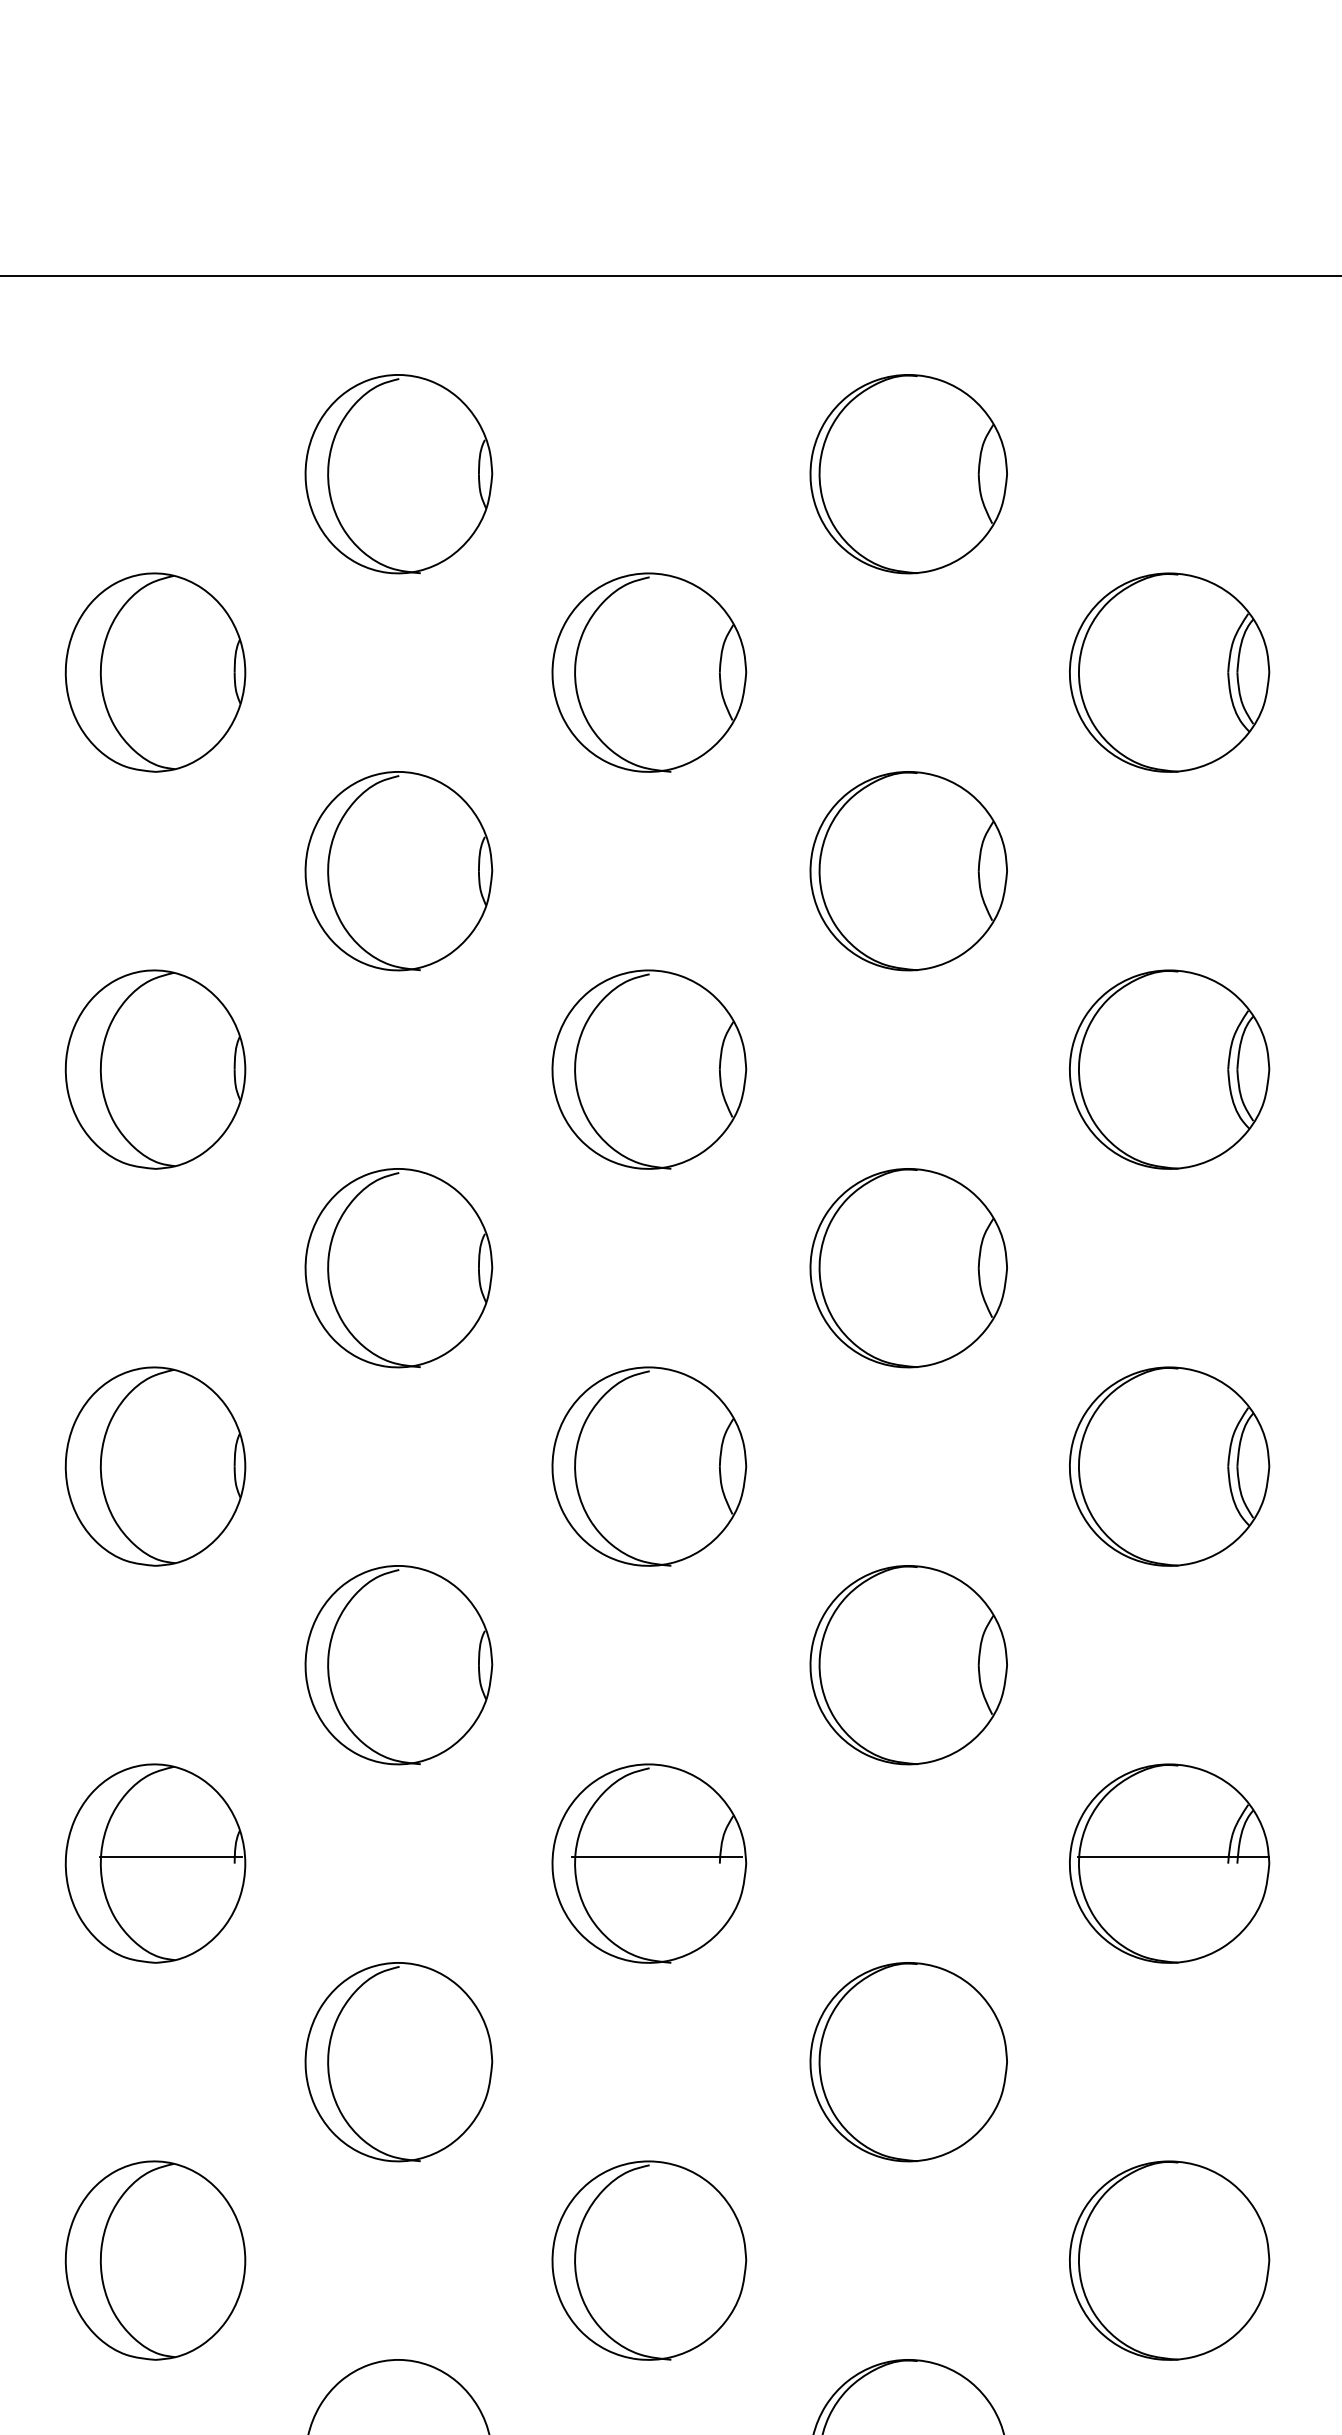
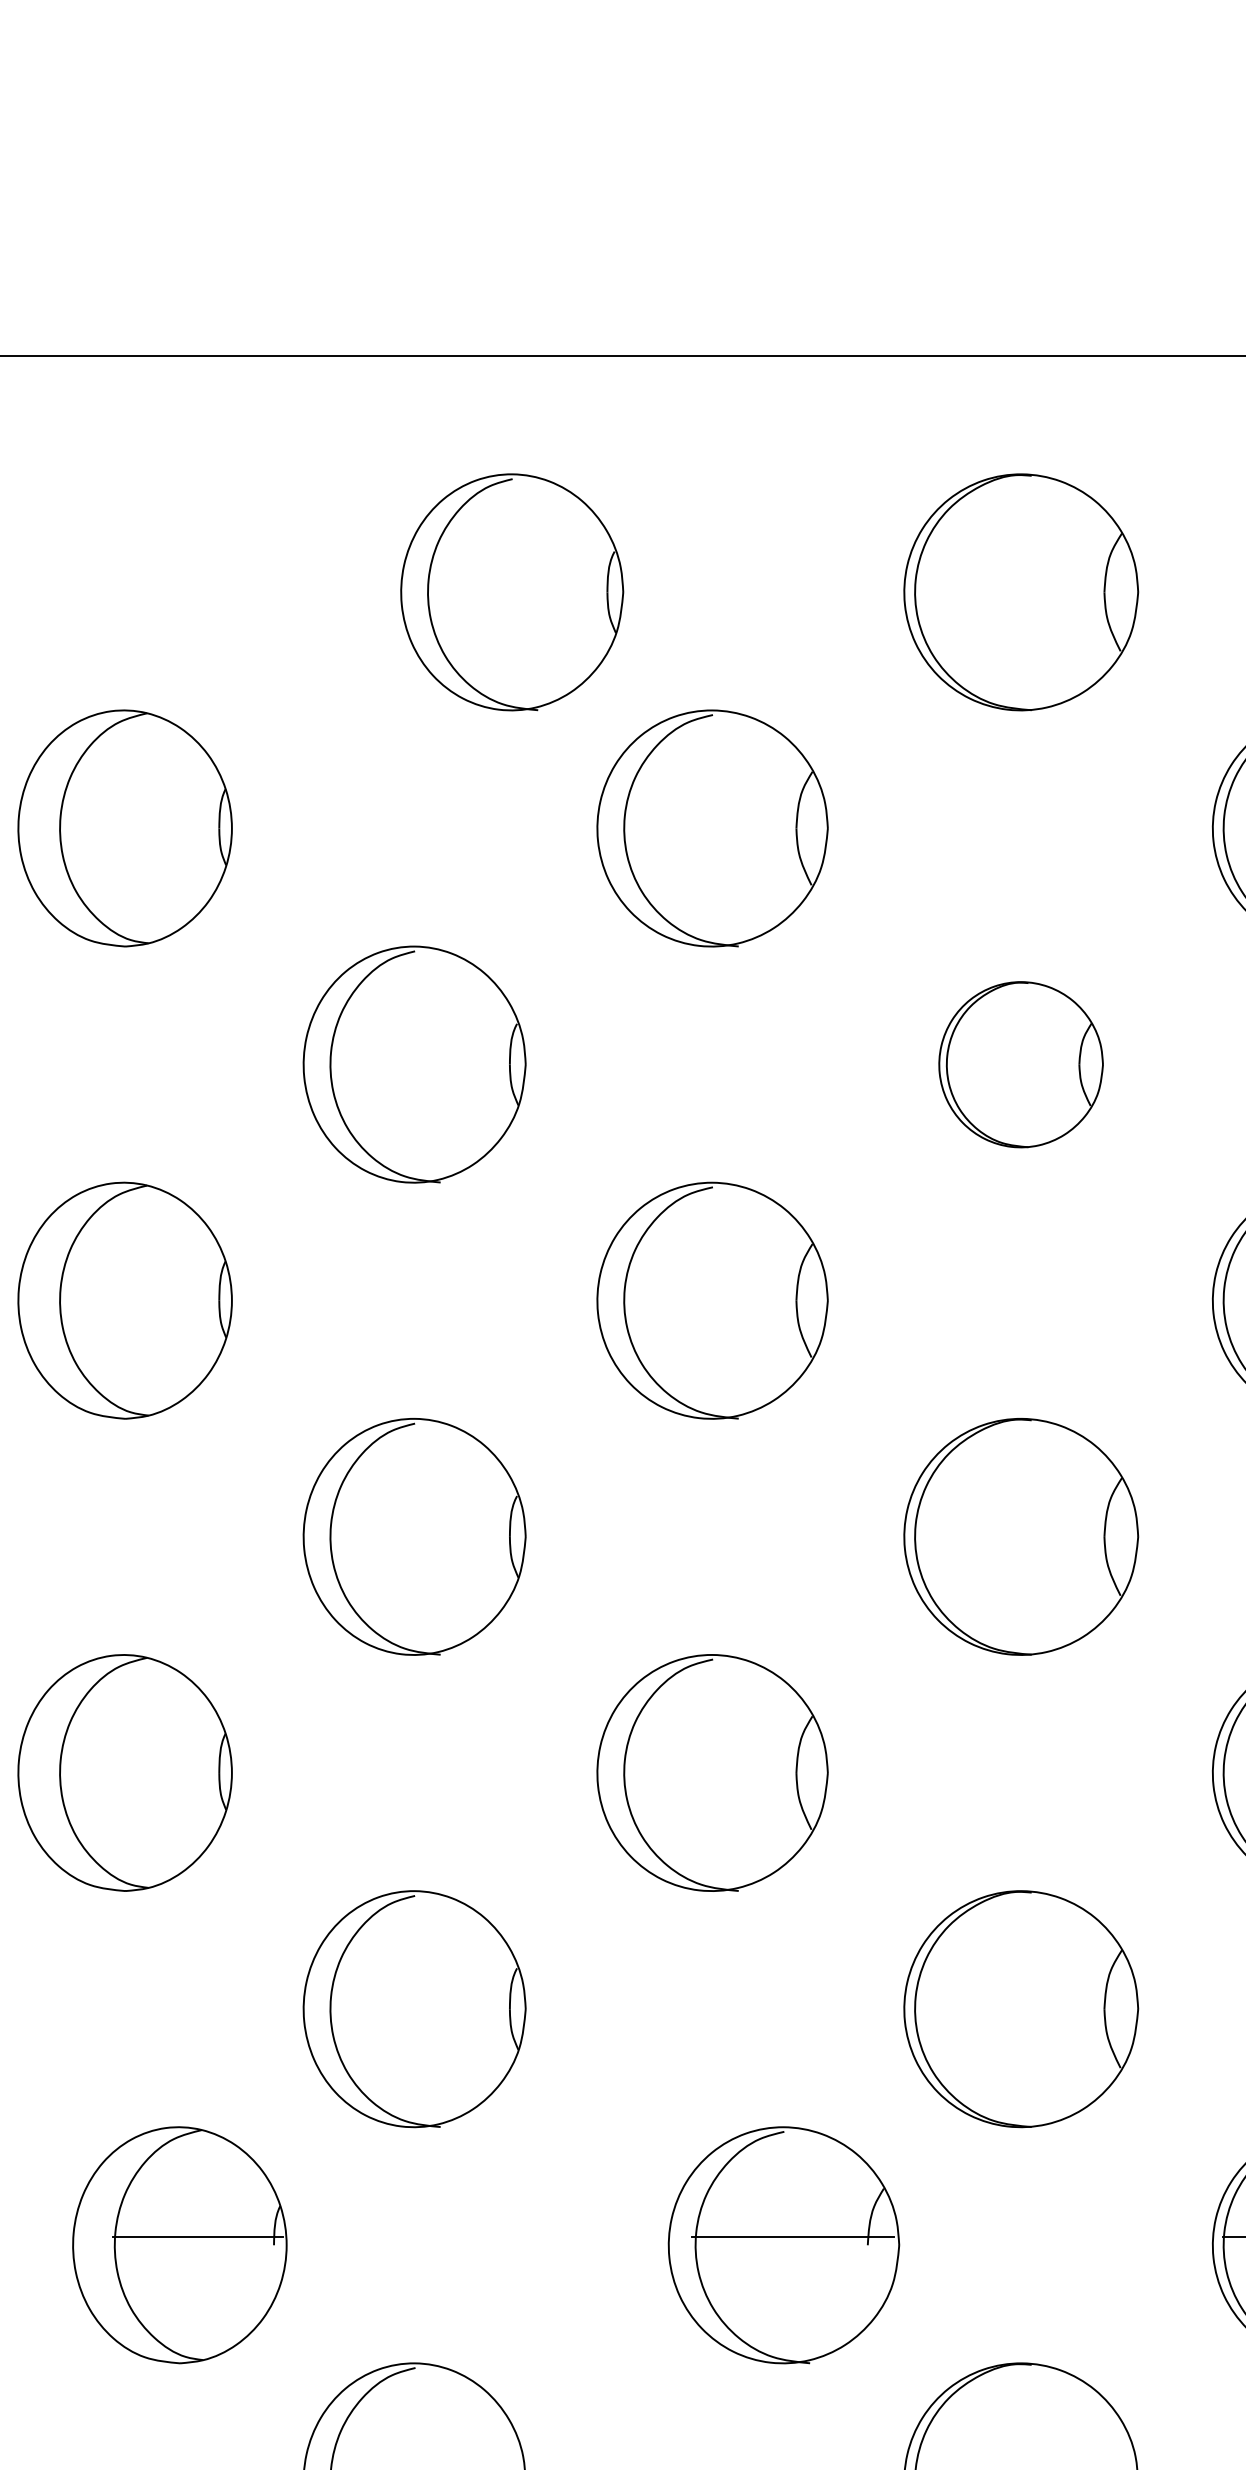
part: (398, 474) -> (511, 592), moved
part: (908, 871) -> (1020, 1065), size x0.7
part: (155, 1863) -> (179, 2245), moved
part: (649, 1863) -> (784, 2245), moved

